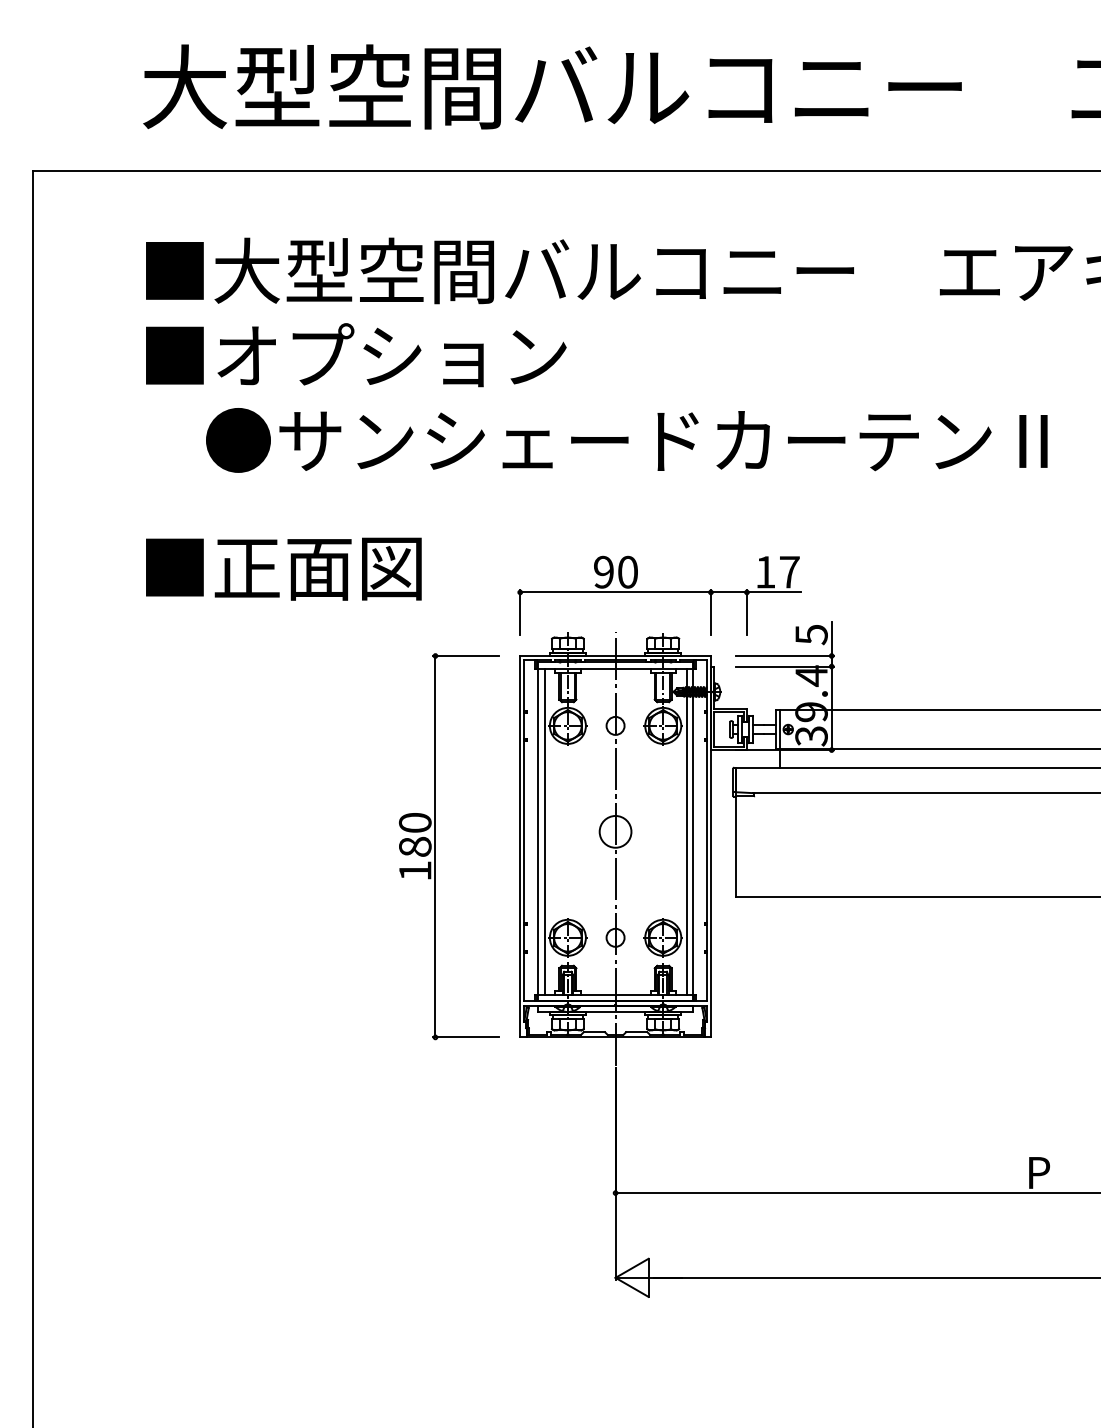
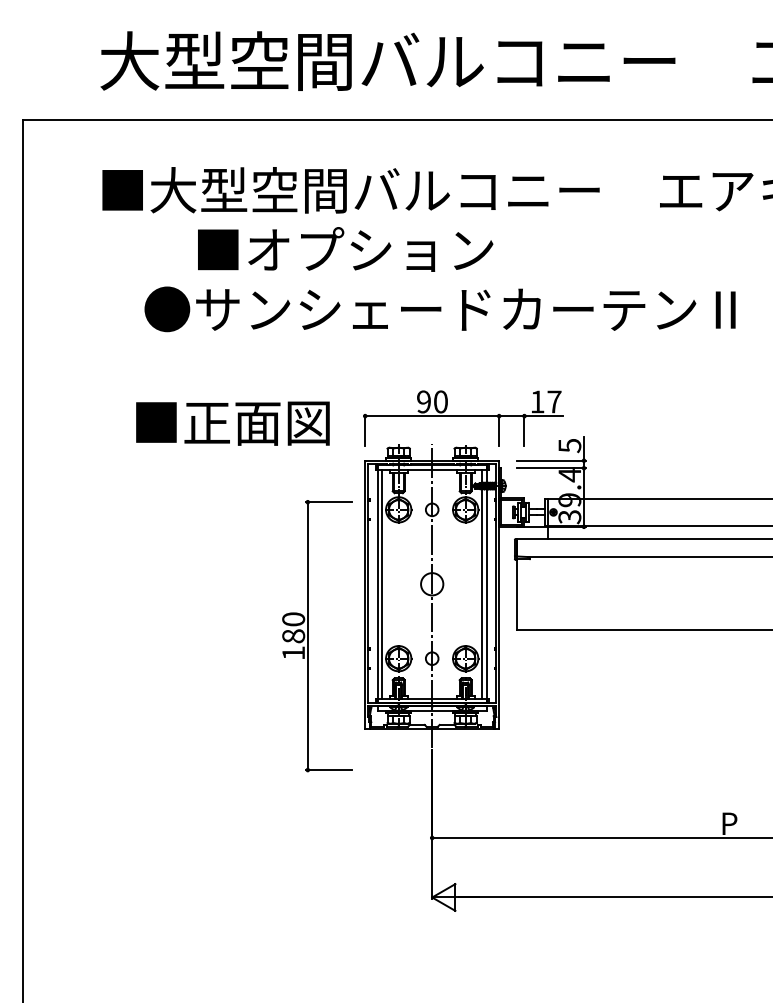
text: (356, 355) -> (345, 249), moved
text: (283, 568) -> (232, 423), moved
part: (435, 846) -> (307, 635), moved

